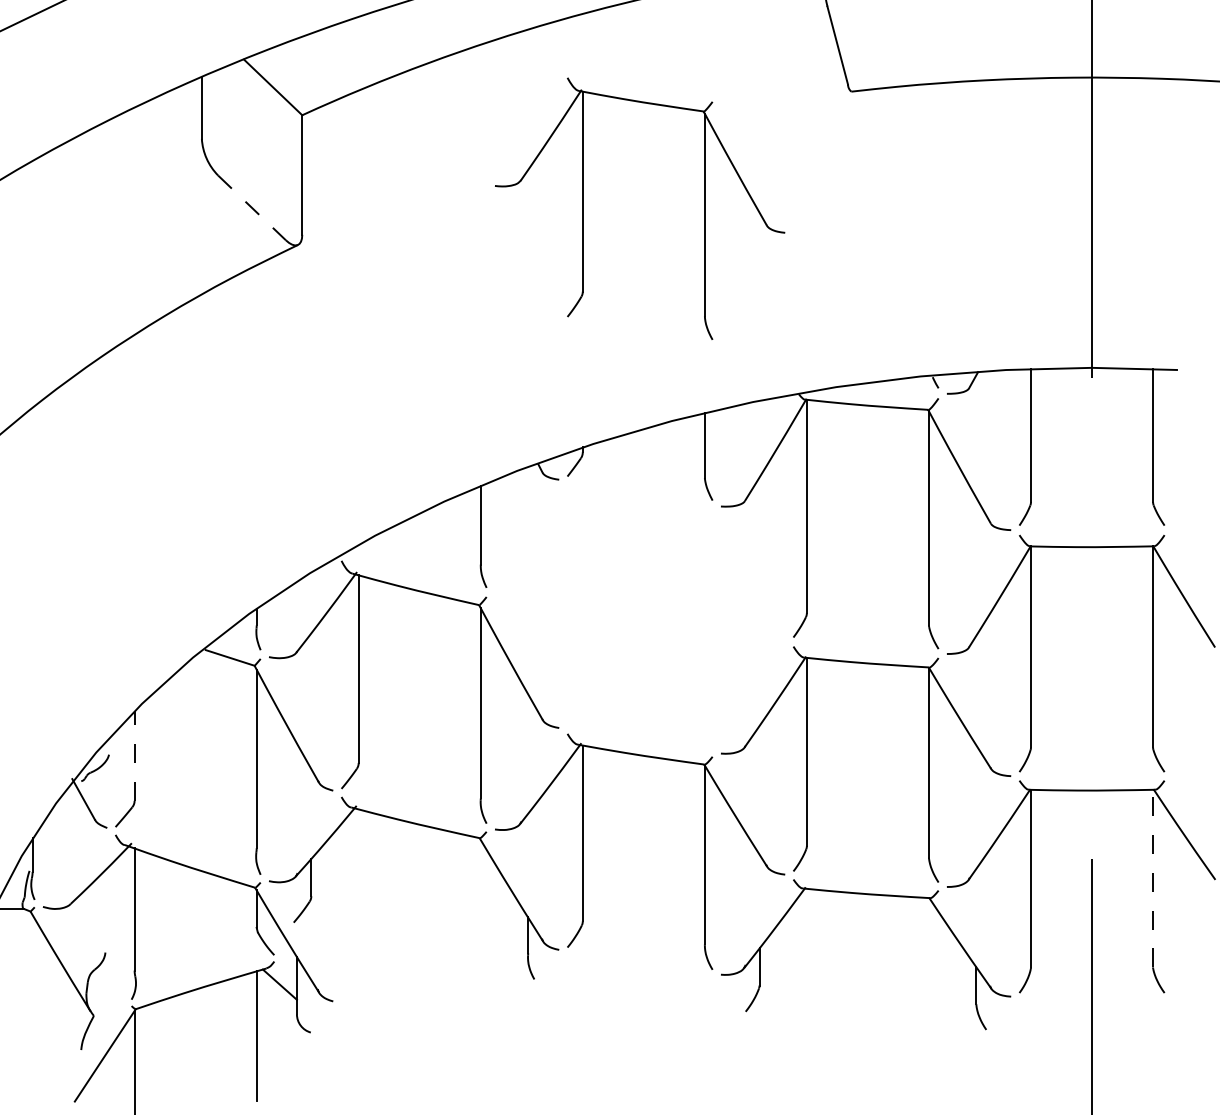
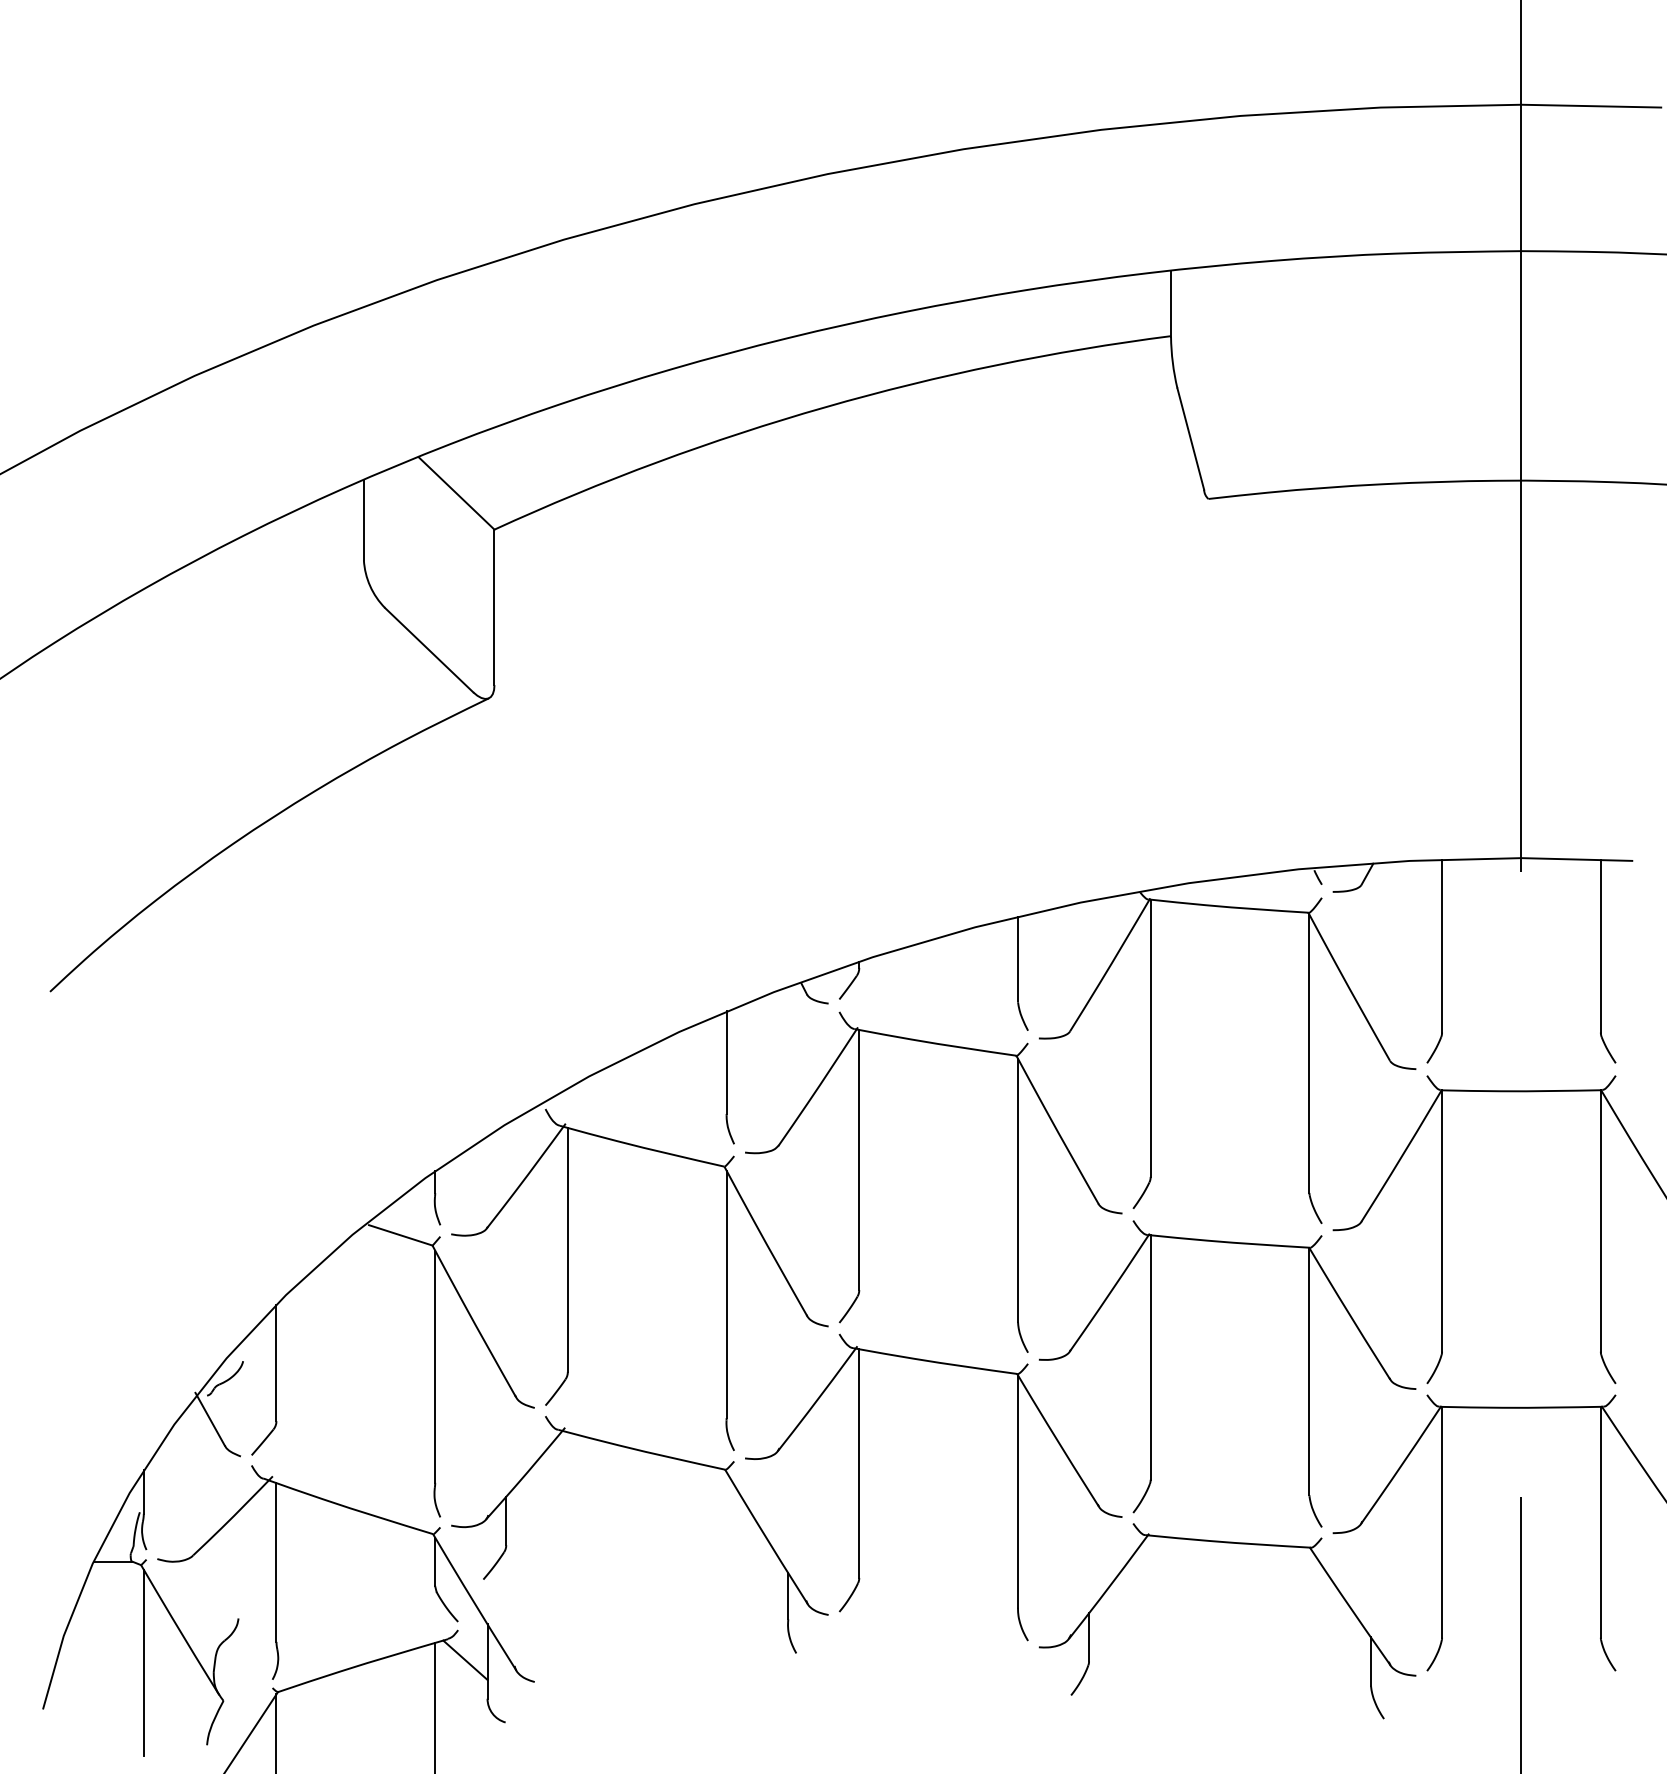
line: (252, 208) -> (429, 650), dashed -> solid
part: (582, 208) -> (859, 1181), moved
line: (134, 755) -> (276, 1362), dashed -> solid
line: (1152, 877) -> (1600, 1521), dashed -> solid
line: (32, 986) -> (143, 1662), added

